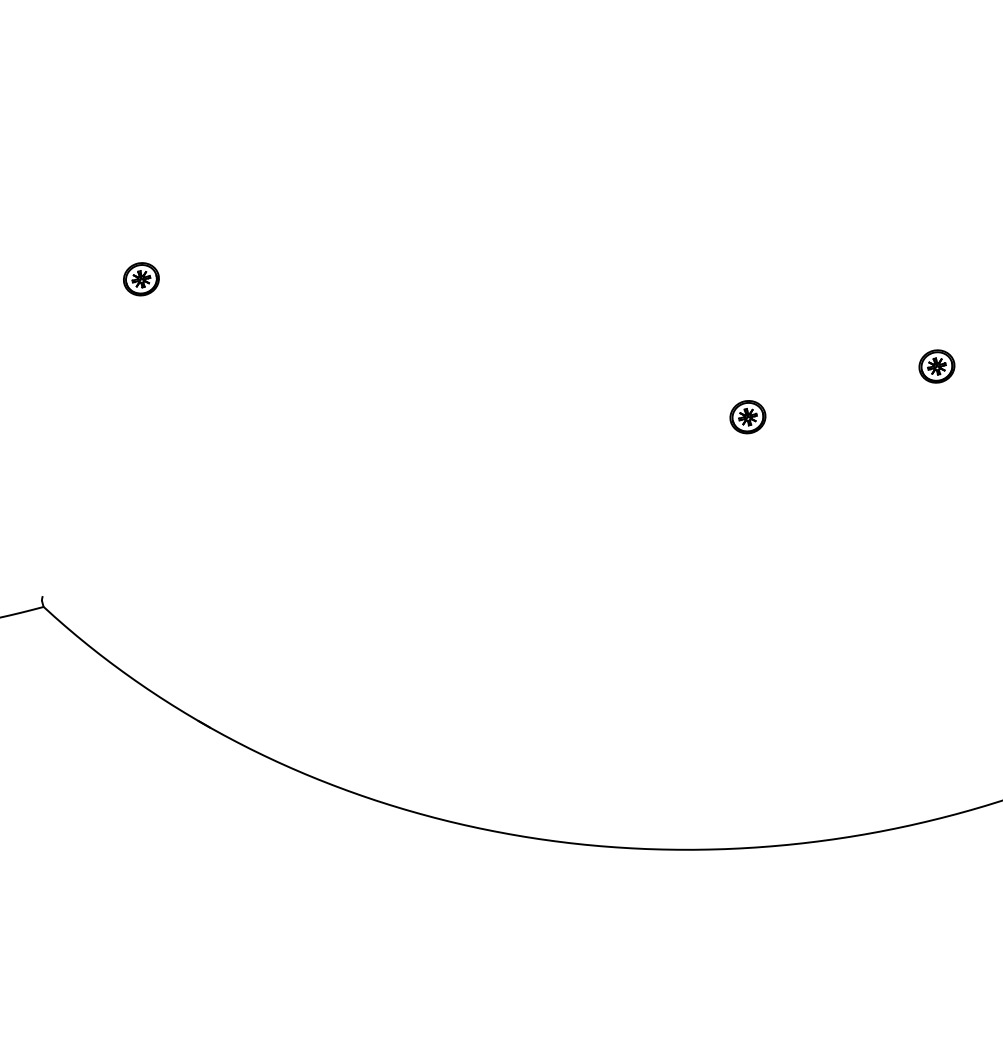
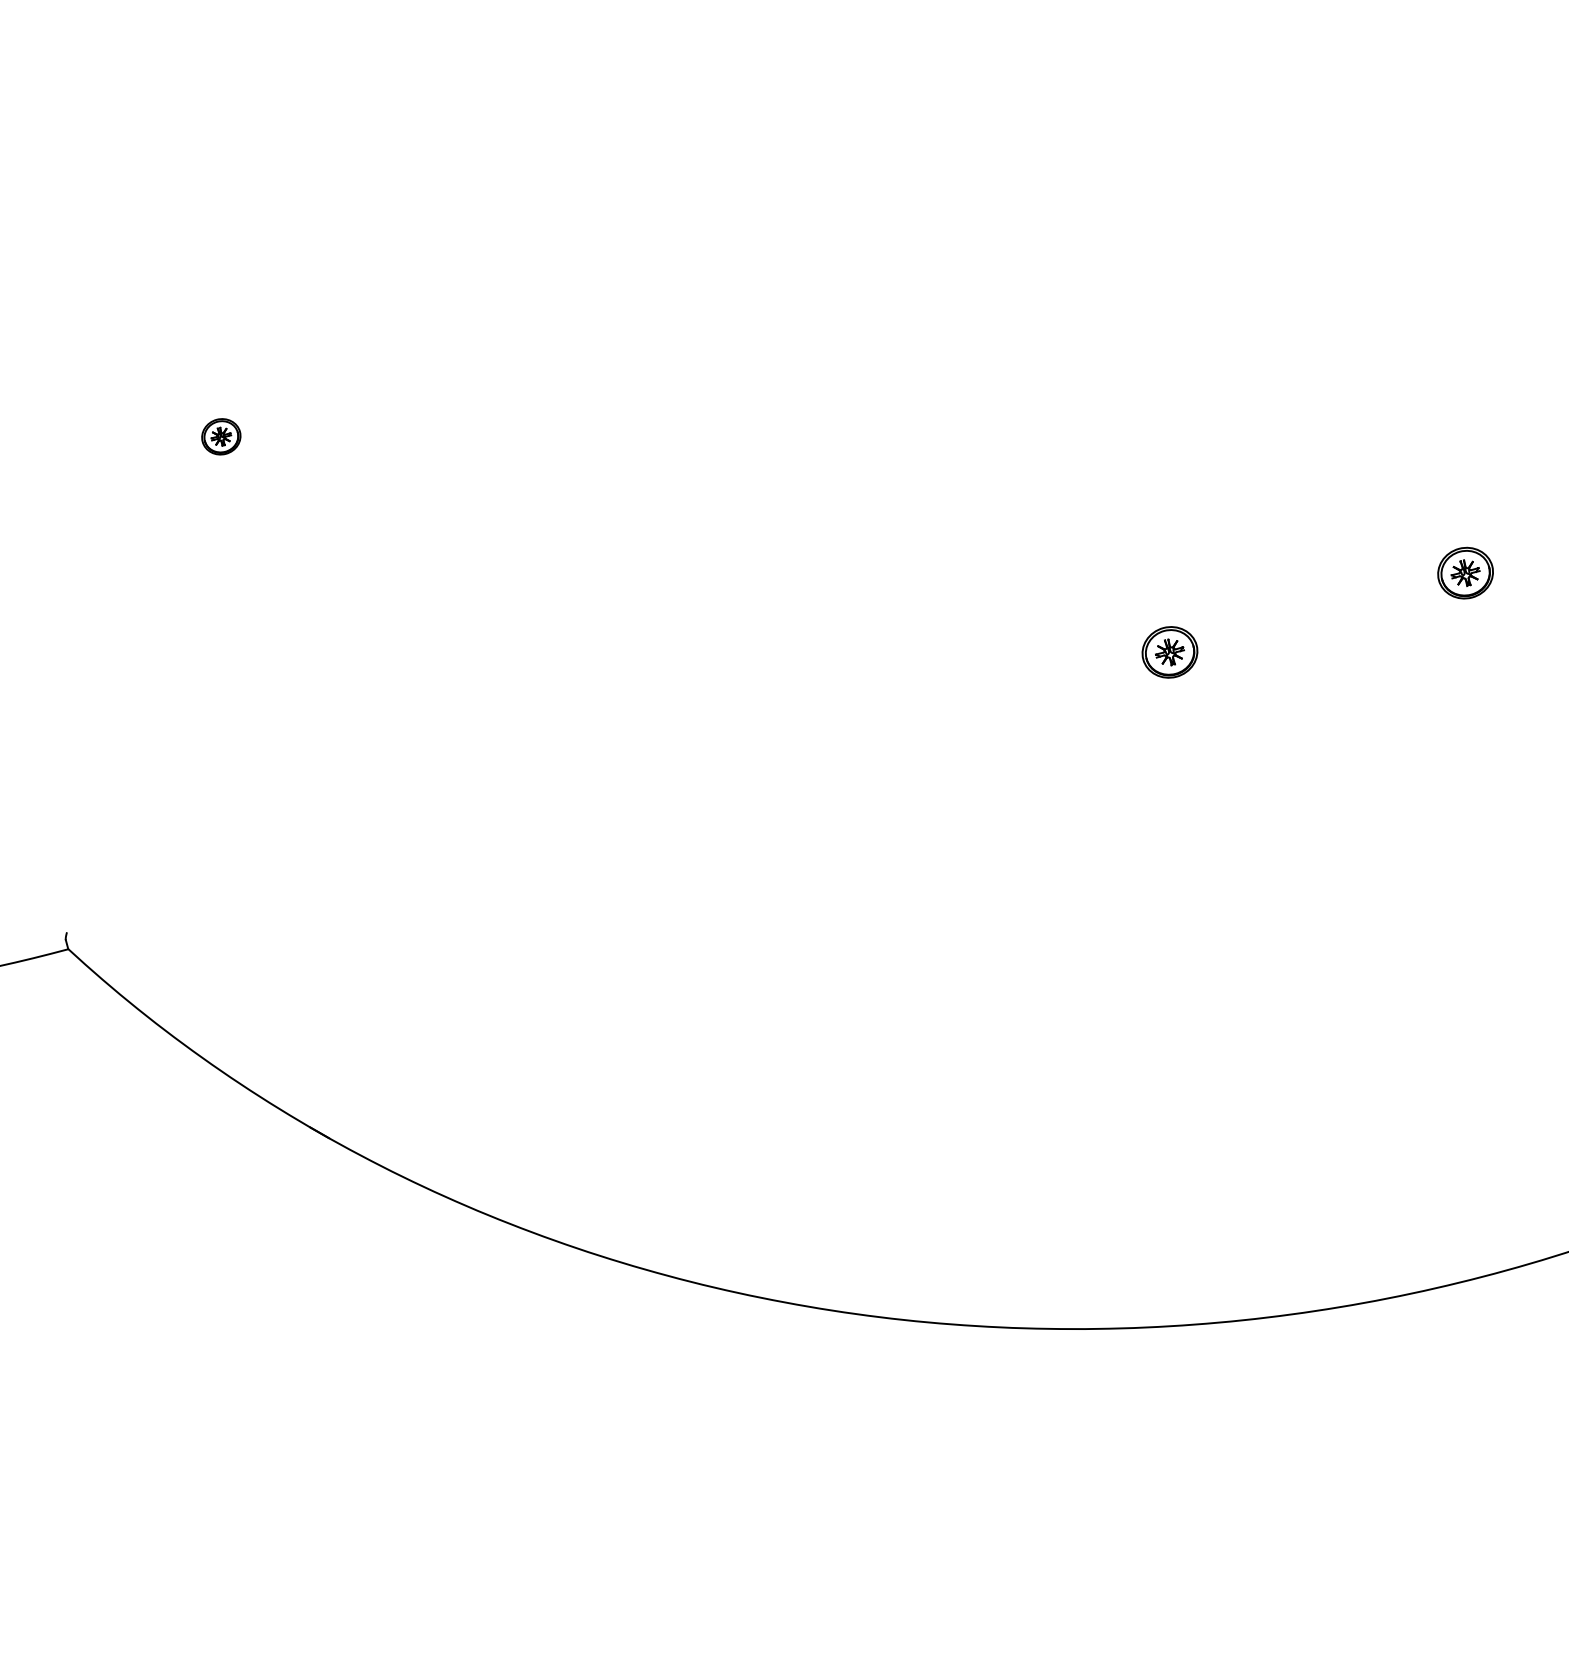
part: (141, 279) -> (221, 437), size x0.7

